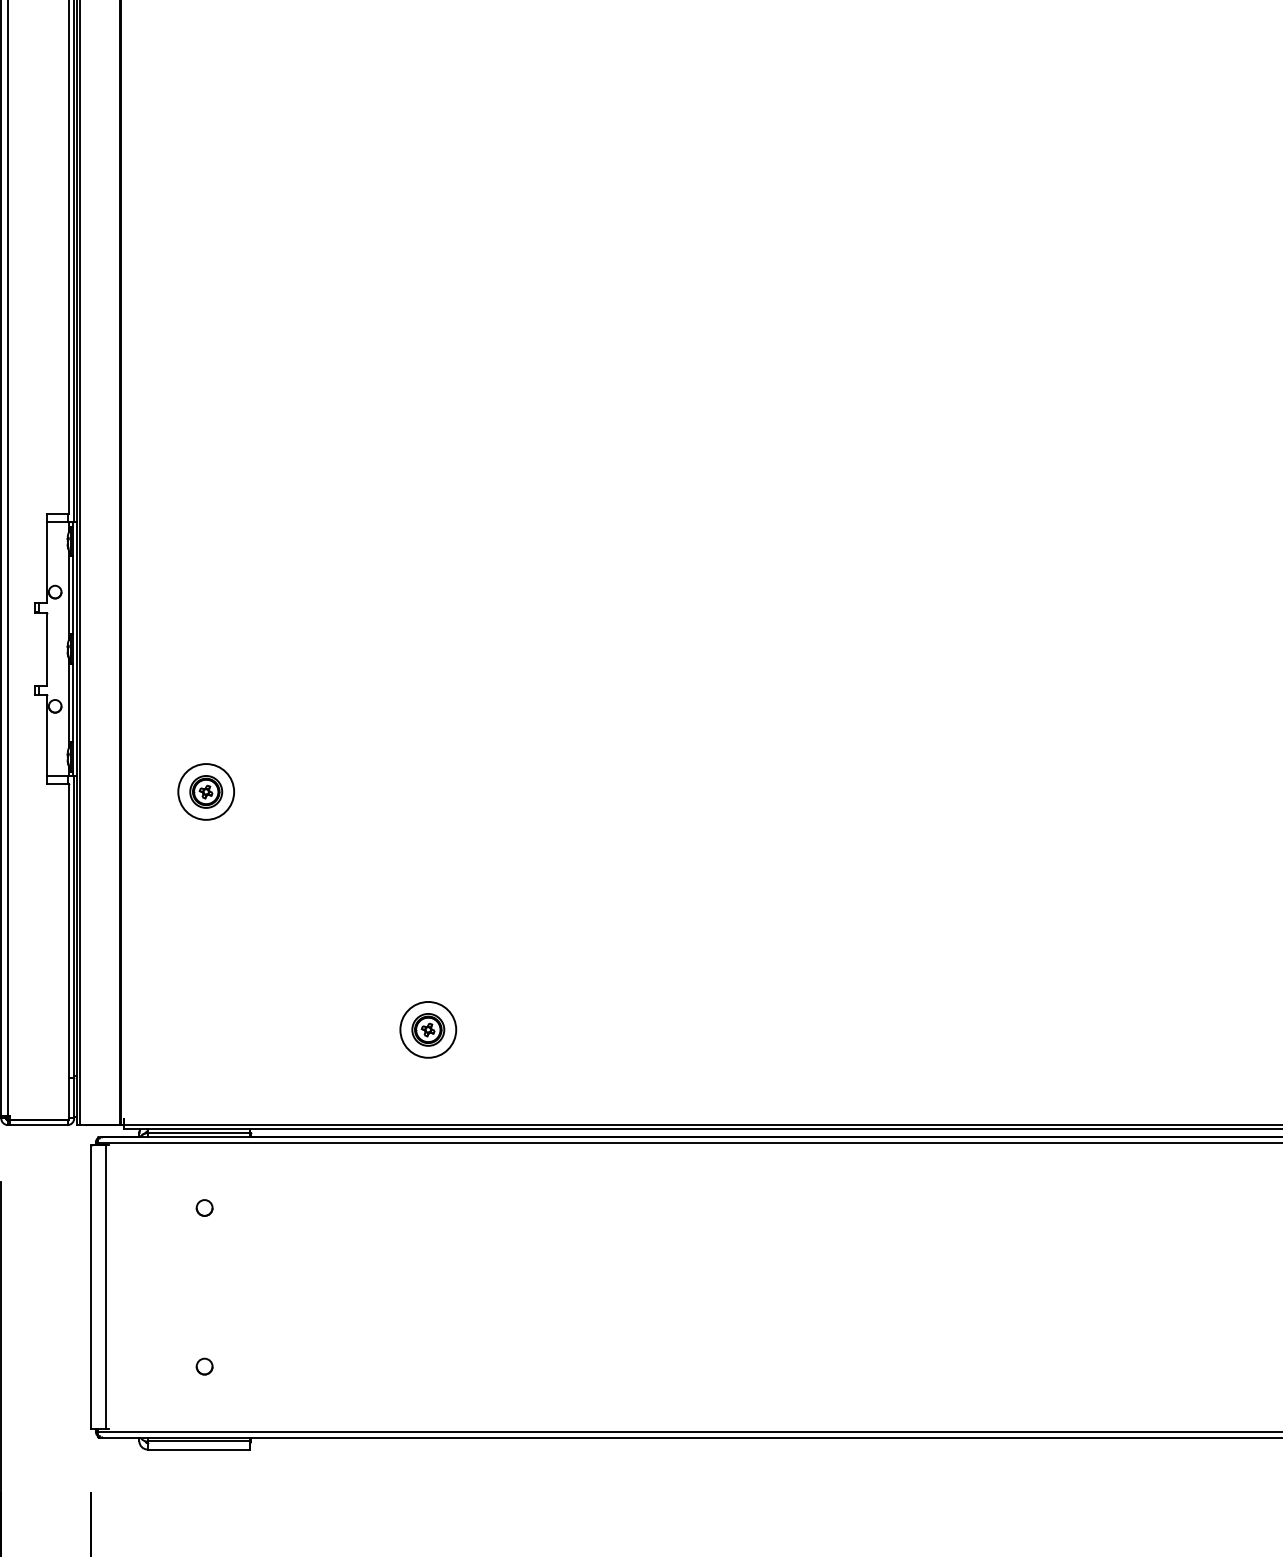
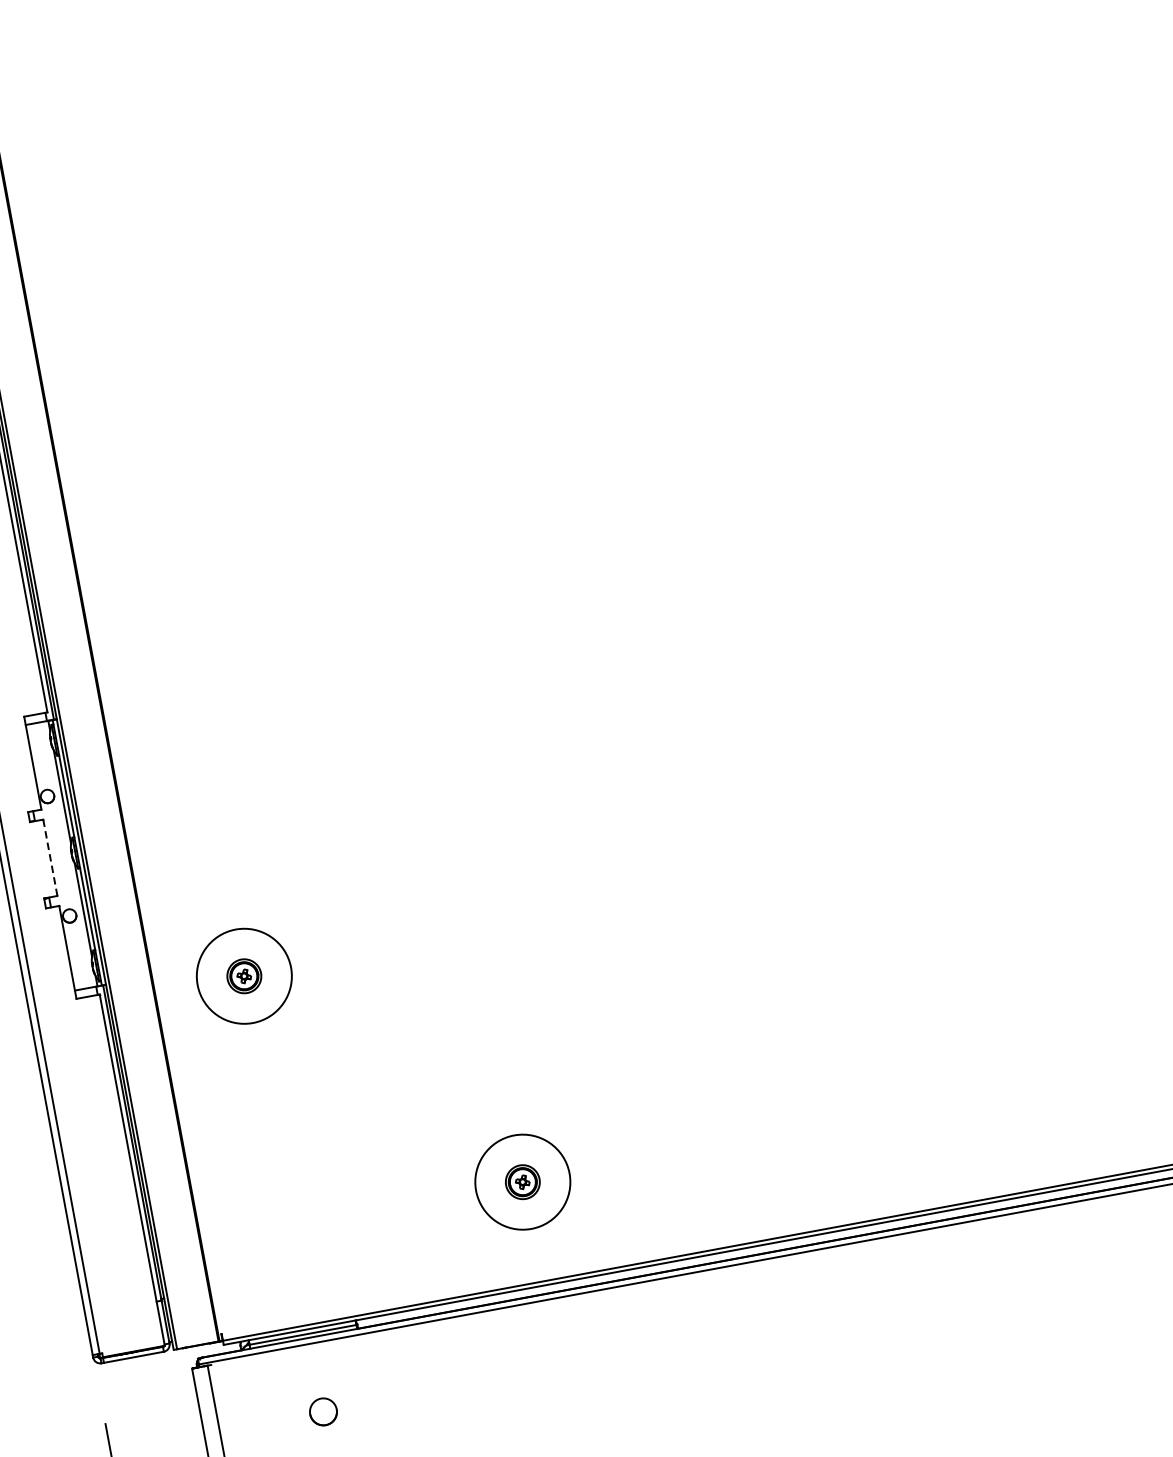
line: (47, 649) -> (50, 858), solid -> dashed
circle: (206, 791) -> (244, 975), size x1.6
circle: (428, 1029) -> (522, 1181), size x1.6
part: (204, 1207) -> (323, 1411), size x1.6

